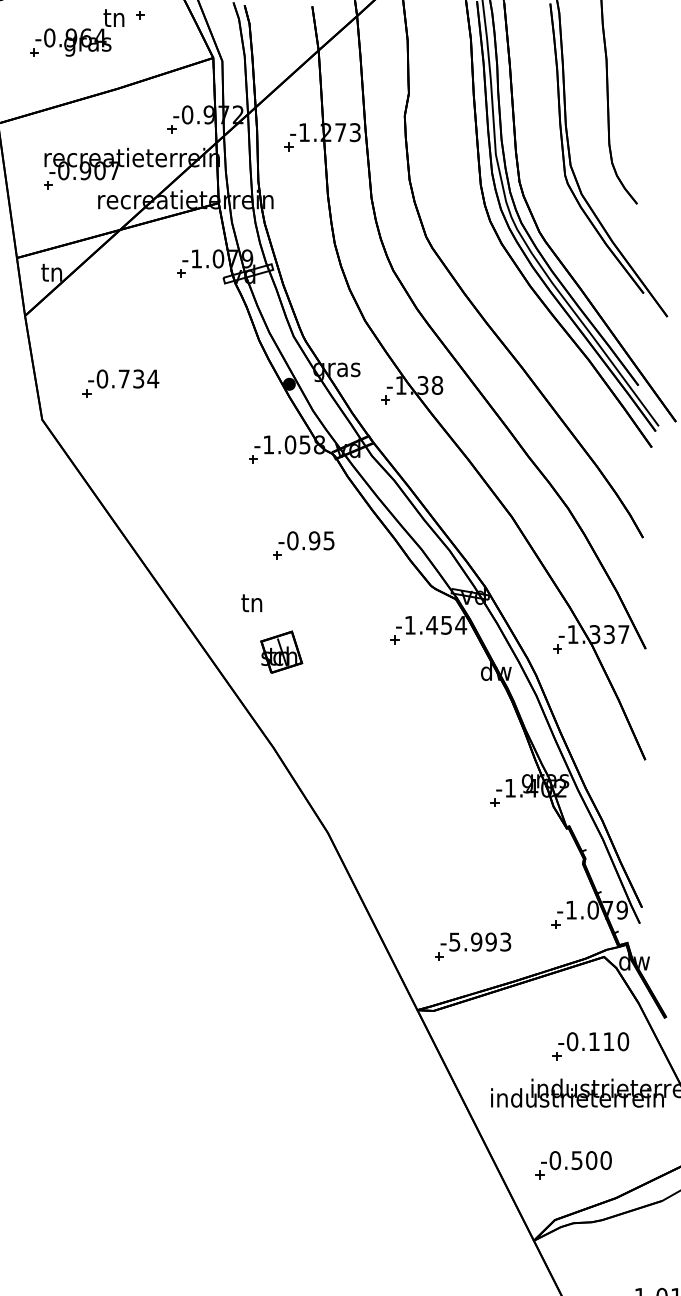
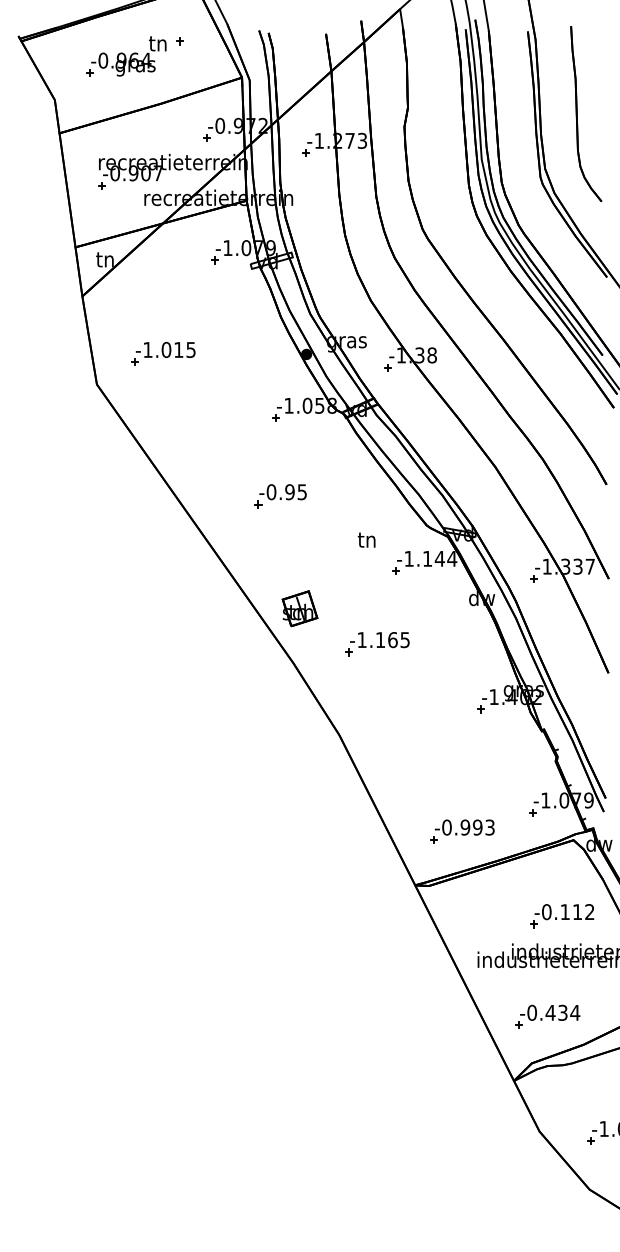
text: (127, 378) -> (169, 349), -0.734 -> -1.015
part: (303, 545) -> (280, 496), moved
text: (251, 602) -> (366, 539), moved
text: (439, 624) -> (433, 558), -1.454 -> -1.144
part: (281, 651) -> (299, 608), moved
part: (372, 726) -> (377, 644), added
text: (454, 941) -> (446, 827), -5.993 -> -0.993
text: (622, 1042) -> (589, 912), -0.110 -> -0.112
text: (591, 1160) -> (562, 1012), -0.500 -> -0.434

